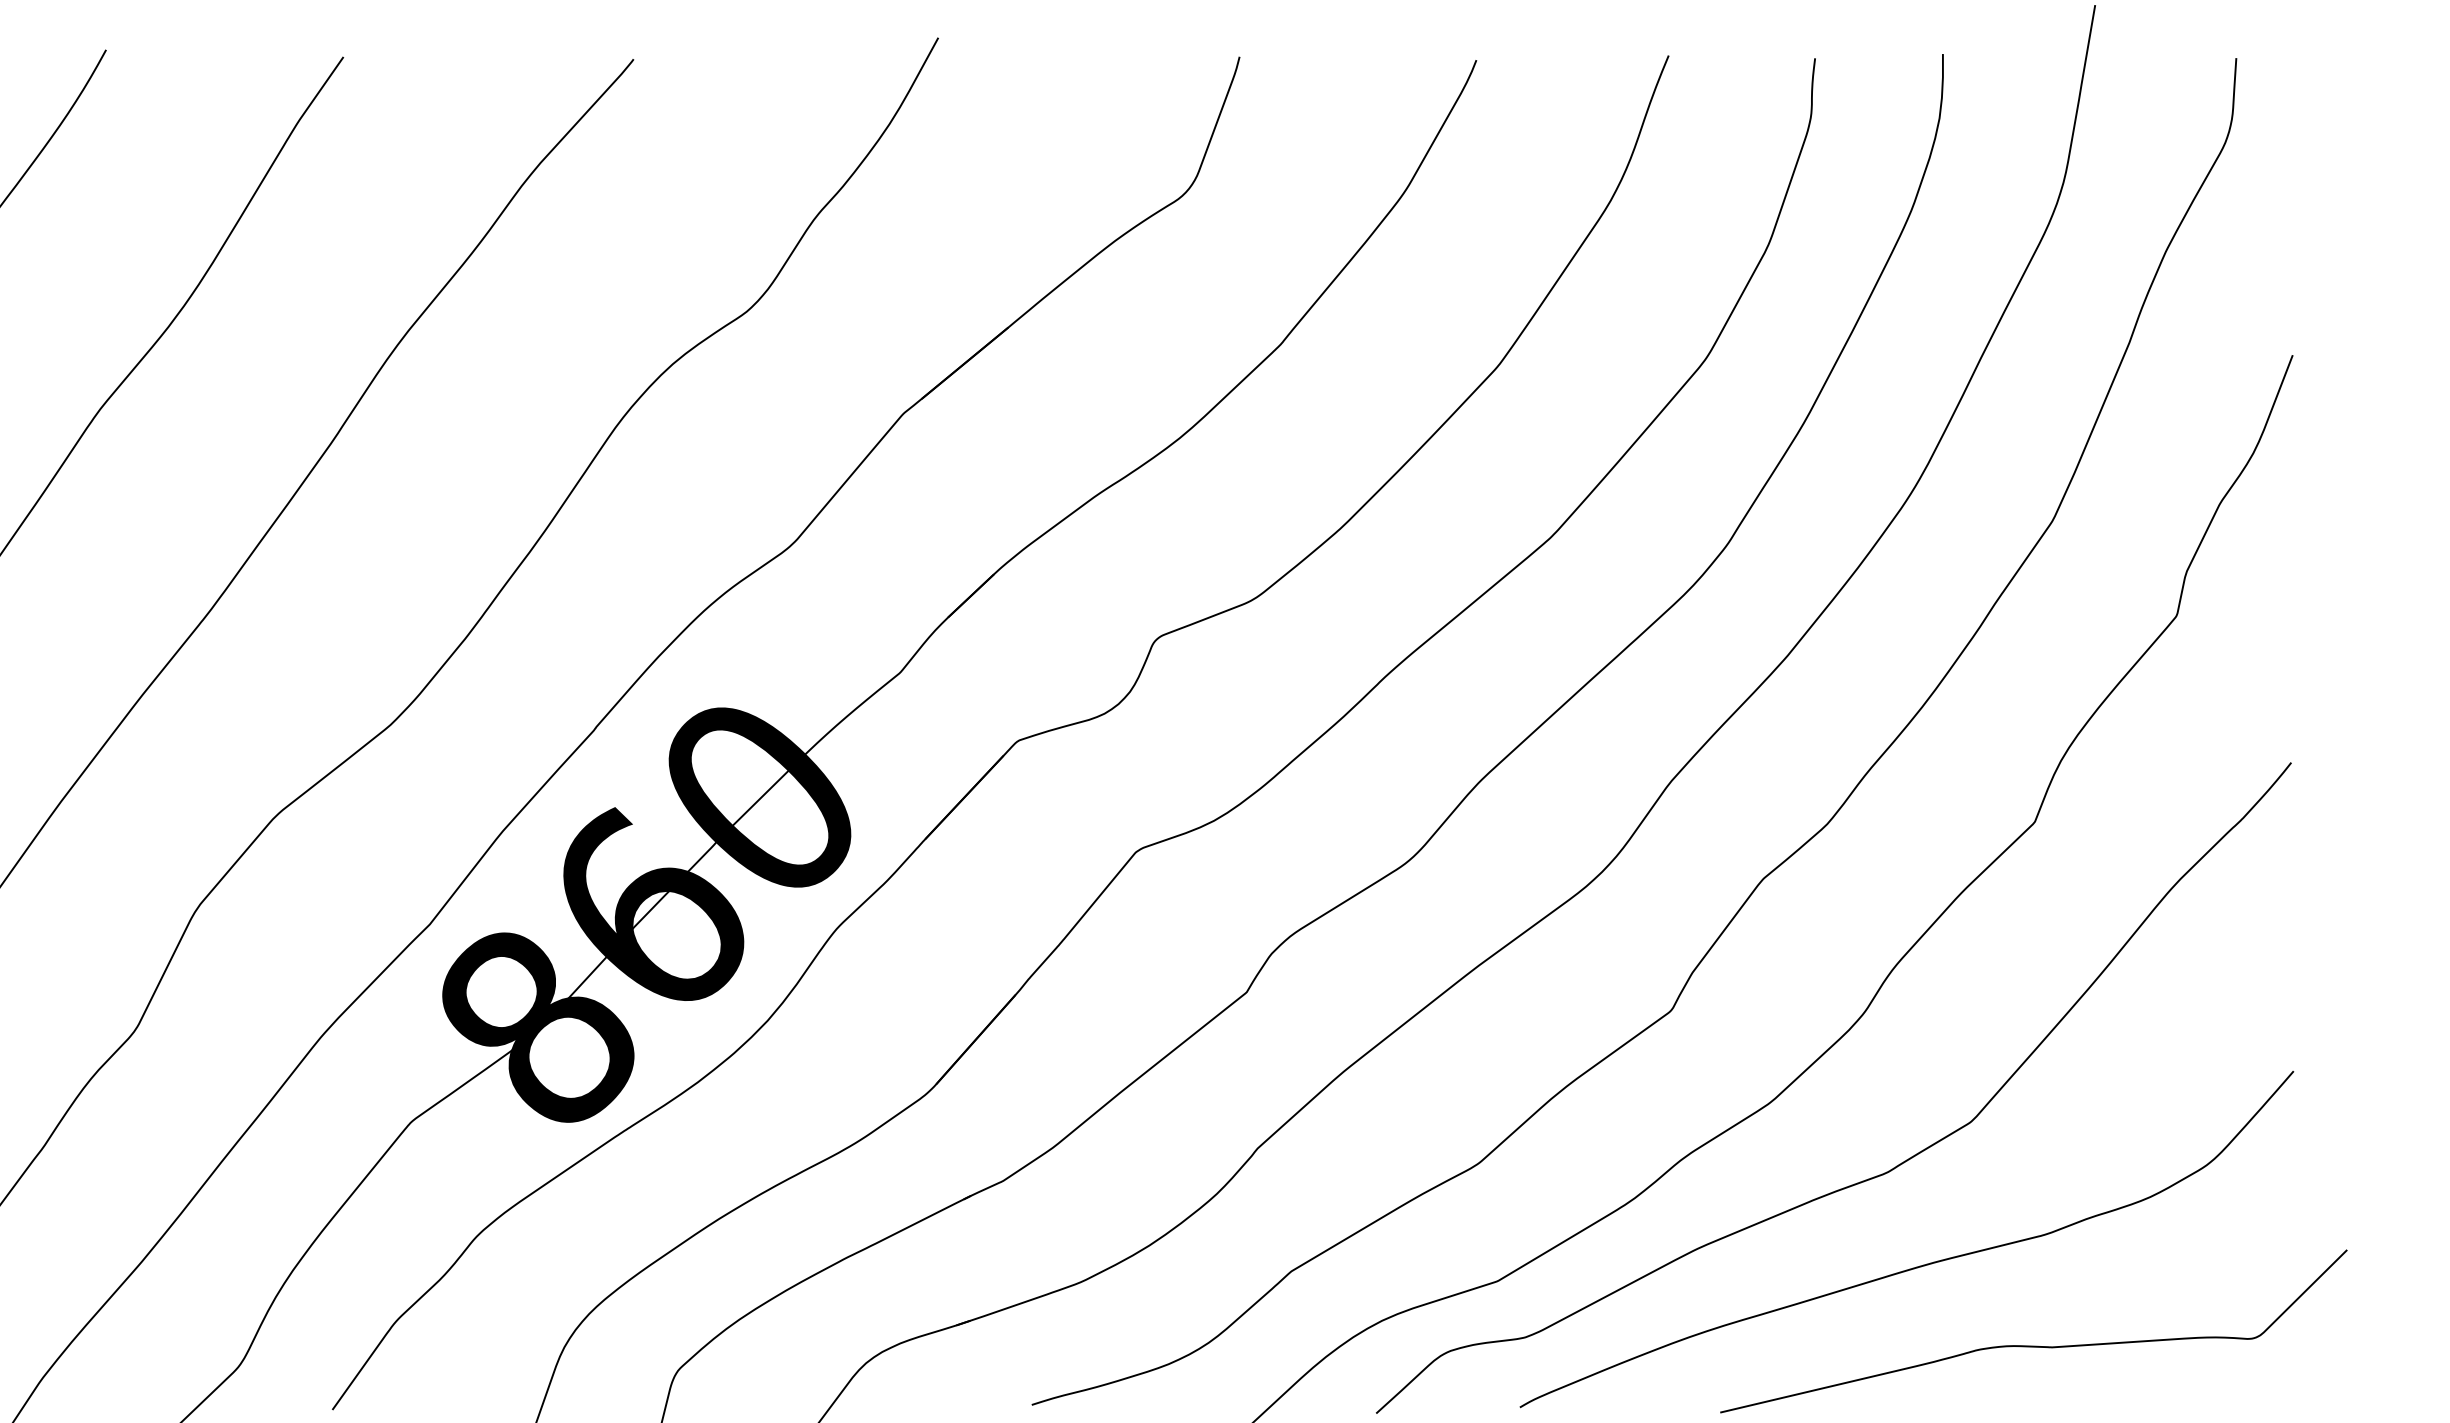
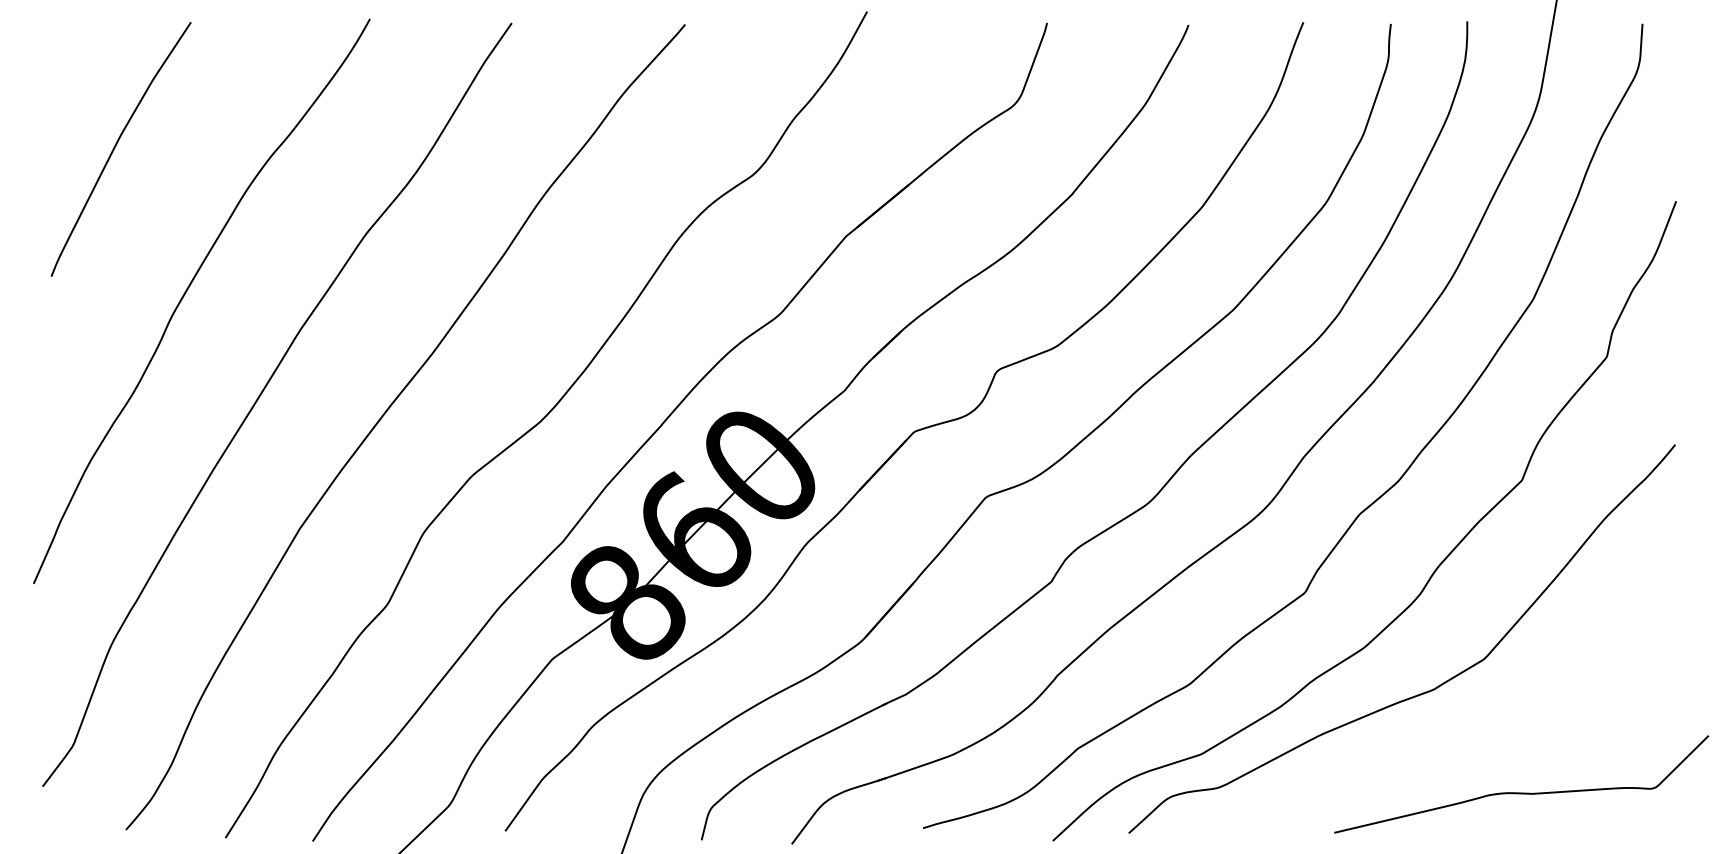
curve: (1914, 1266) -> (1450, 745), removed

